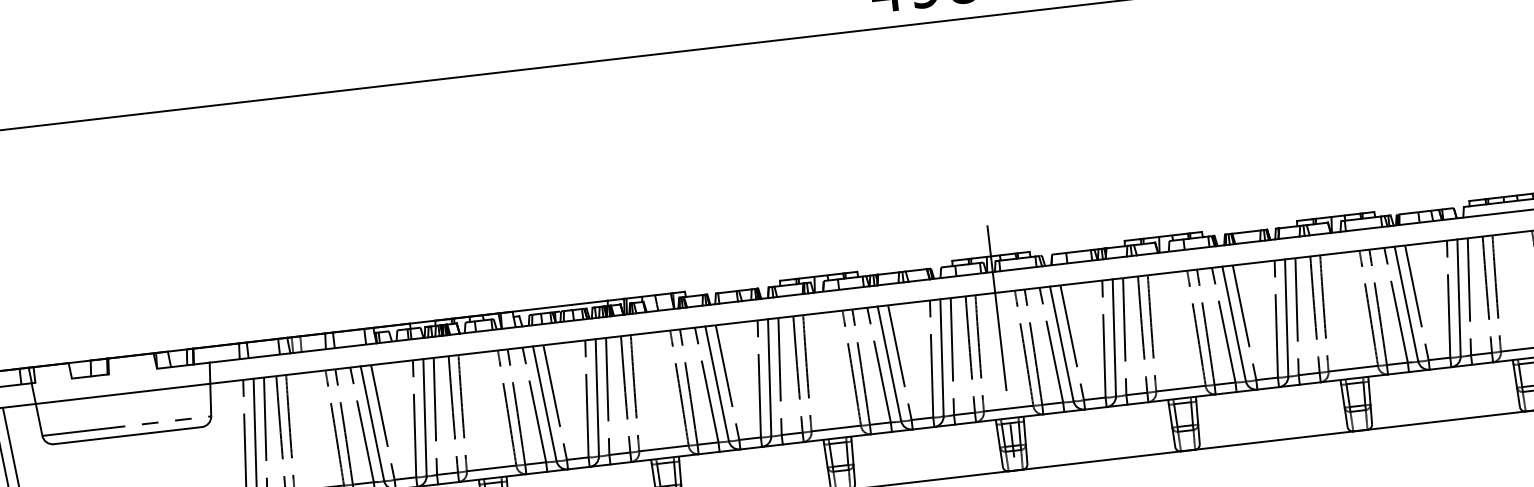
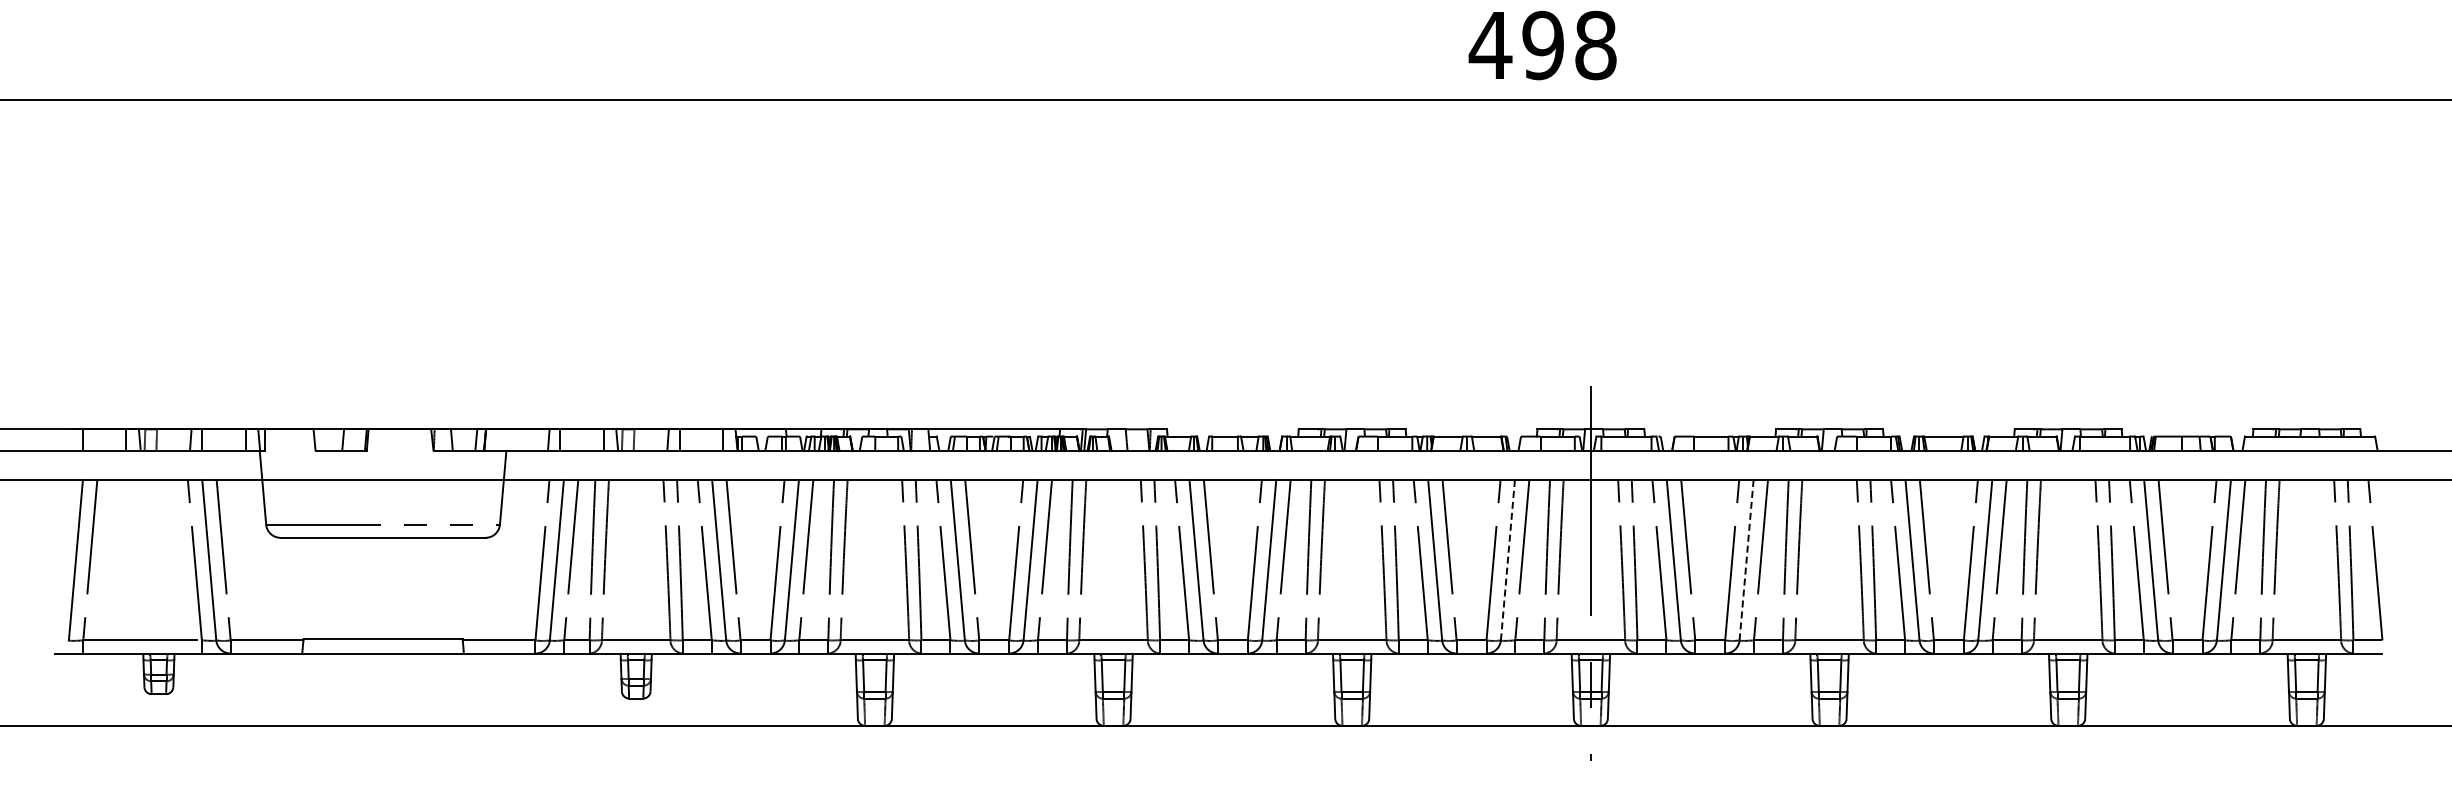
line: (1114, 338) -> (1746, 560), solid -> dashed
line: (941, 358) -> (1507, 560), solid -> dashed

